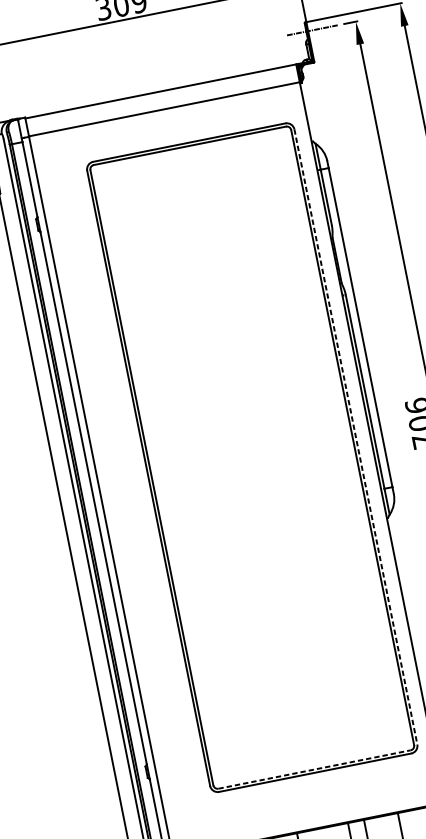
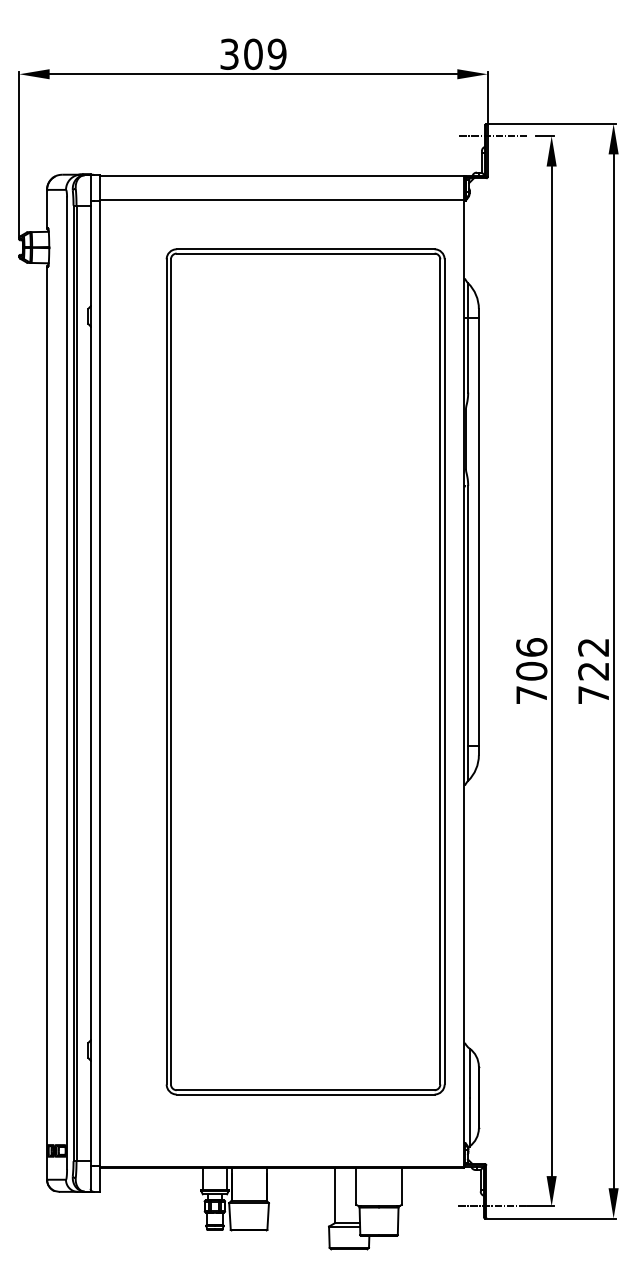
line: (355, 436) -> (444, 671), dashed -> solid
line: (314, 769) -> (305, 1090), dashed -> solid

